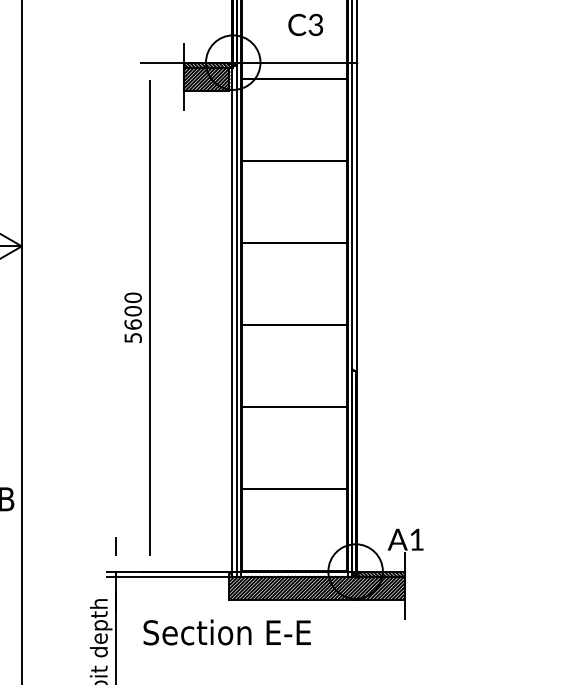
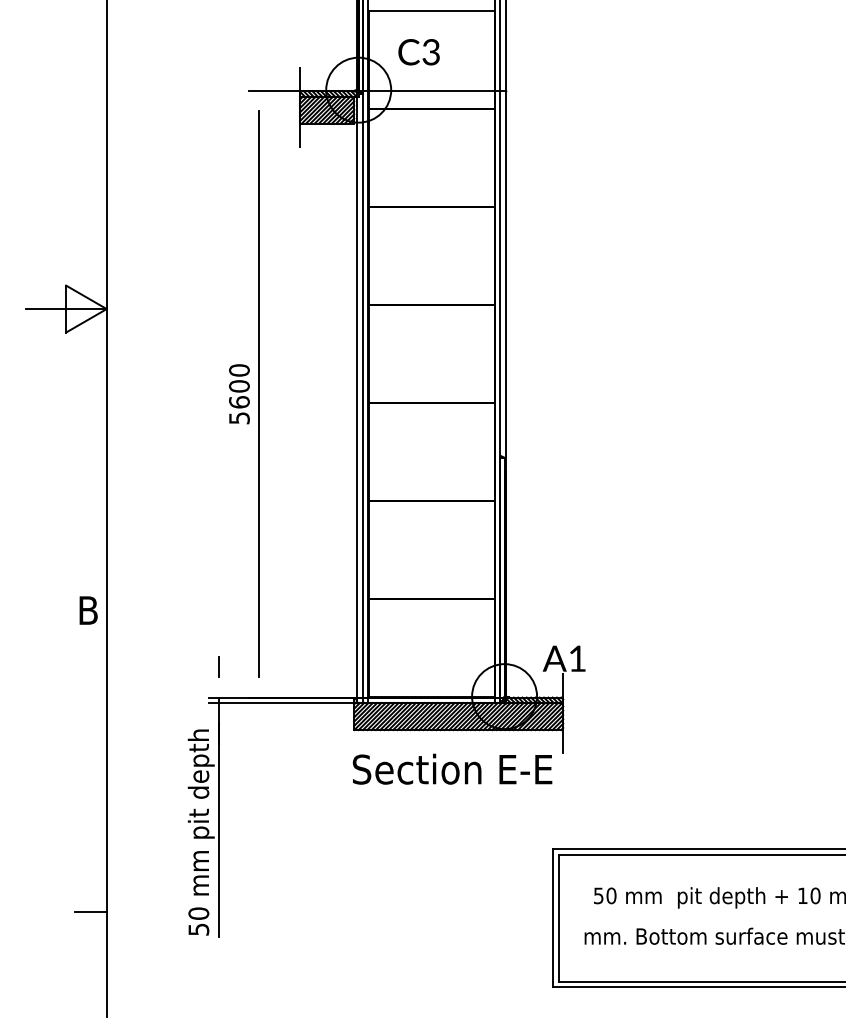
text: (305, 25) -> (418, 52), moved
text: (227, 631) -> (452, 768), moved

